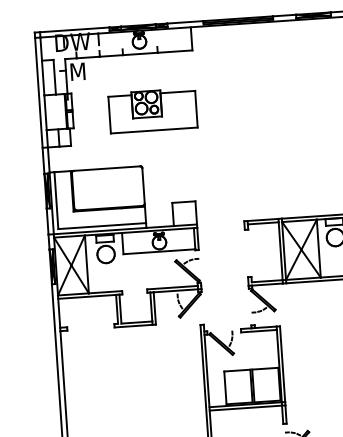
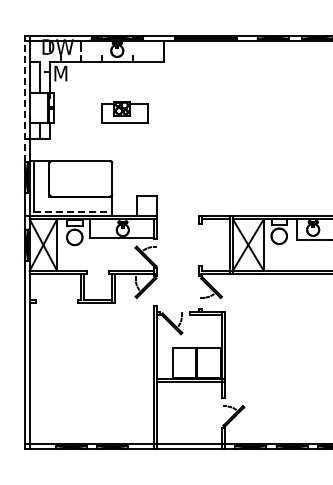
line: (39, 105) -> (24, 101), solid -> dashed
part: (152, 110) -> (124, 112), size x0.6
line: (102, 225) -> (73, 211), solid -> dashed

